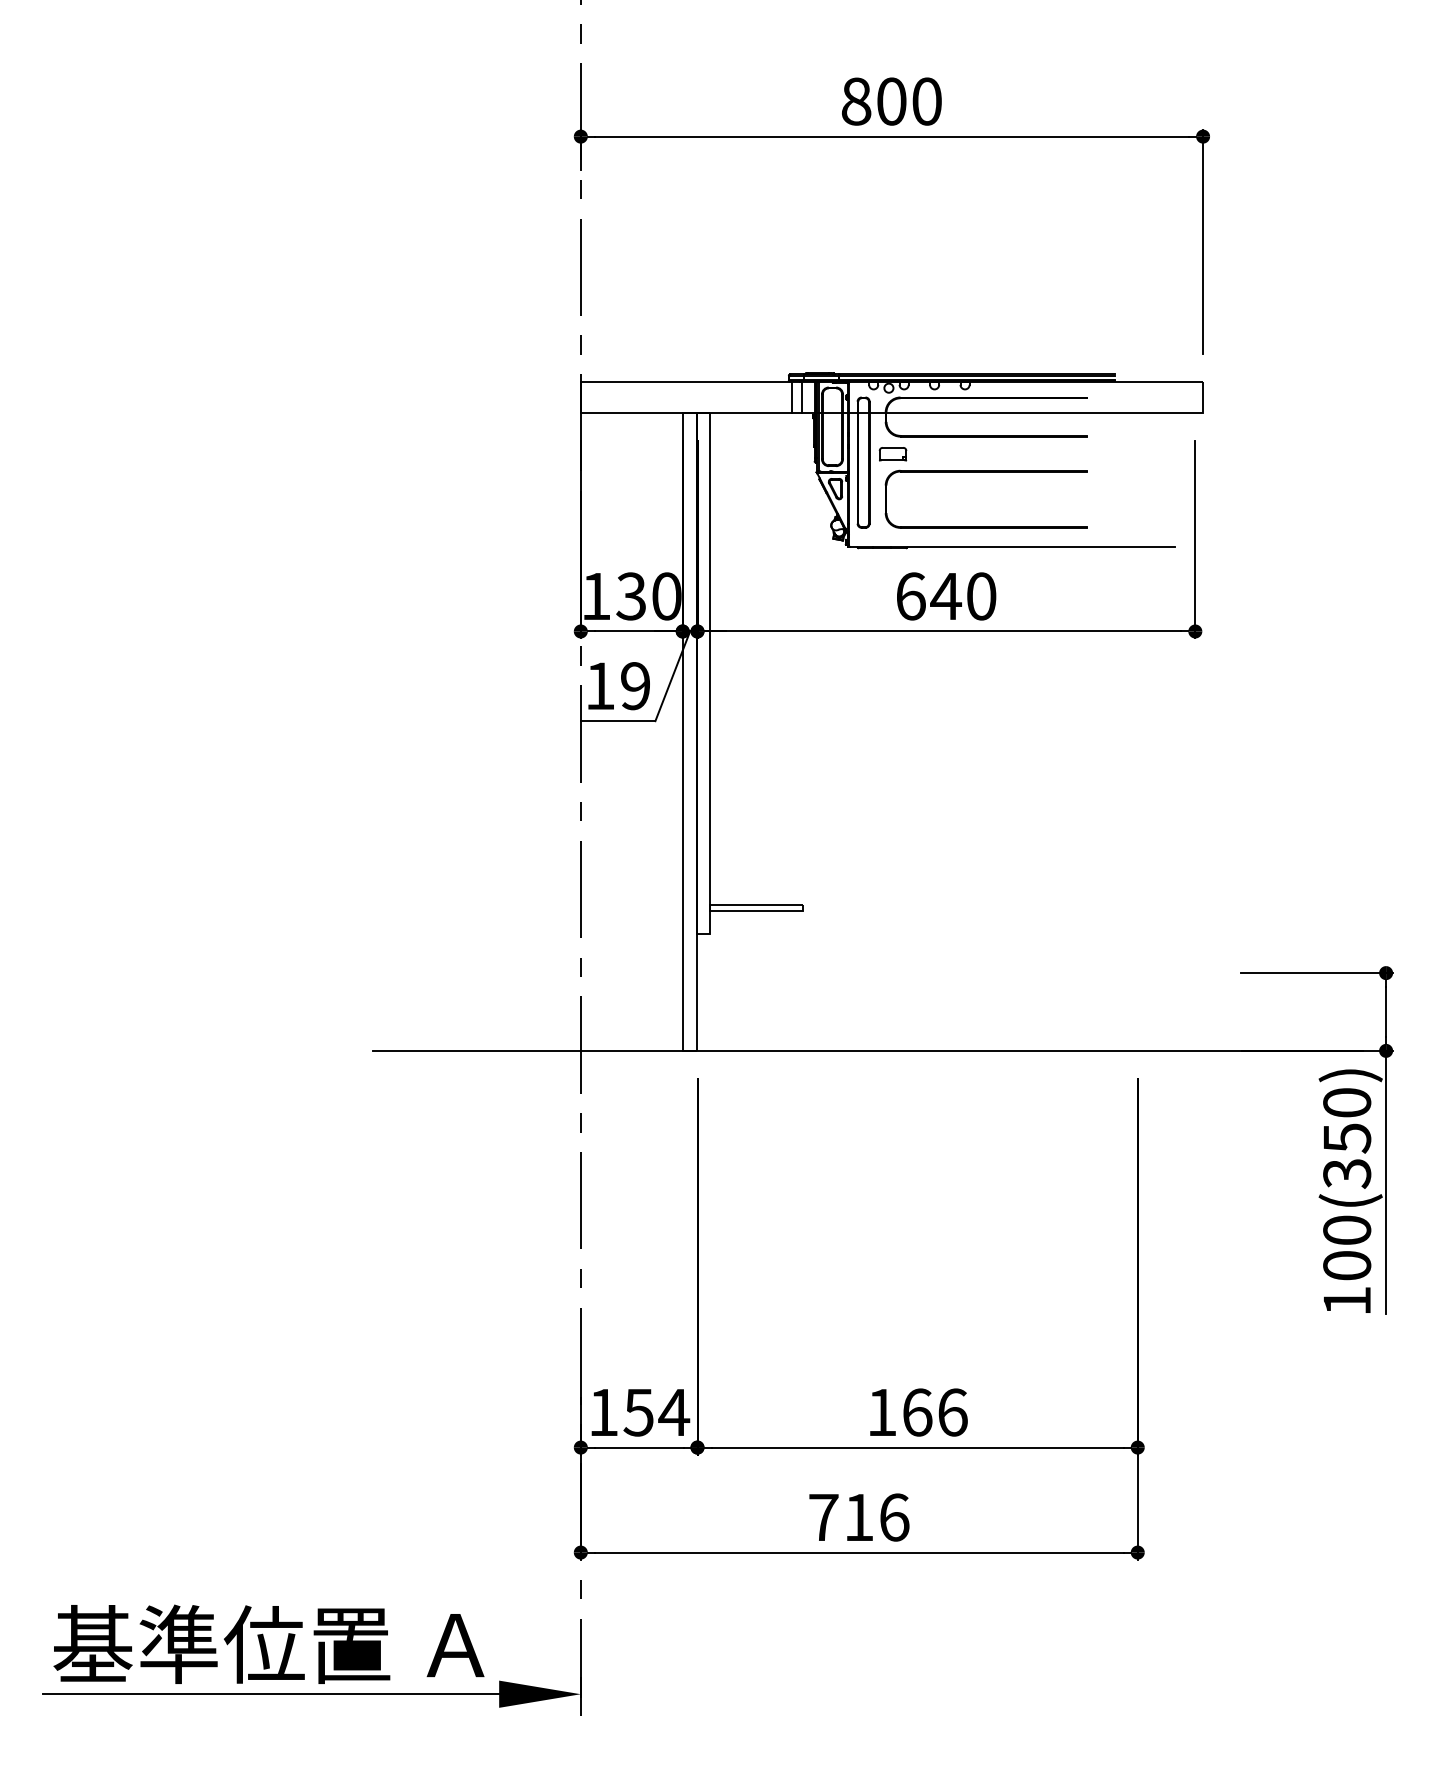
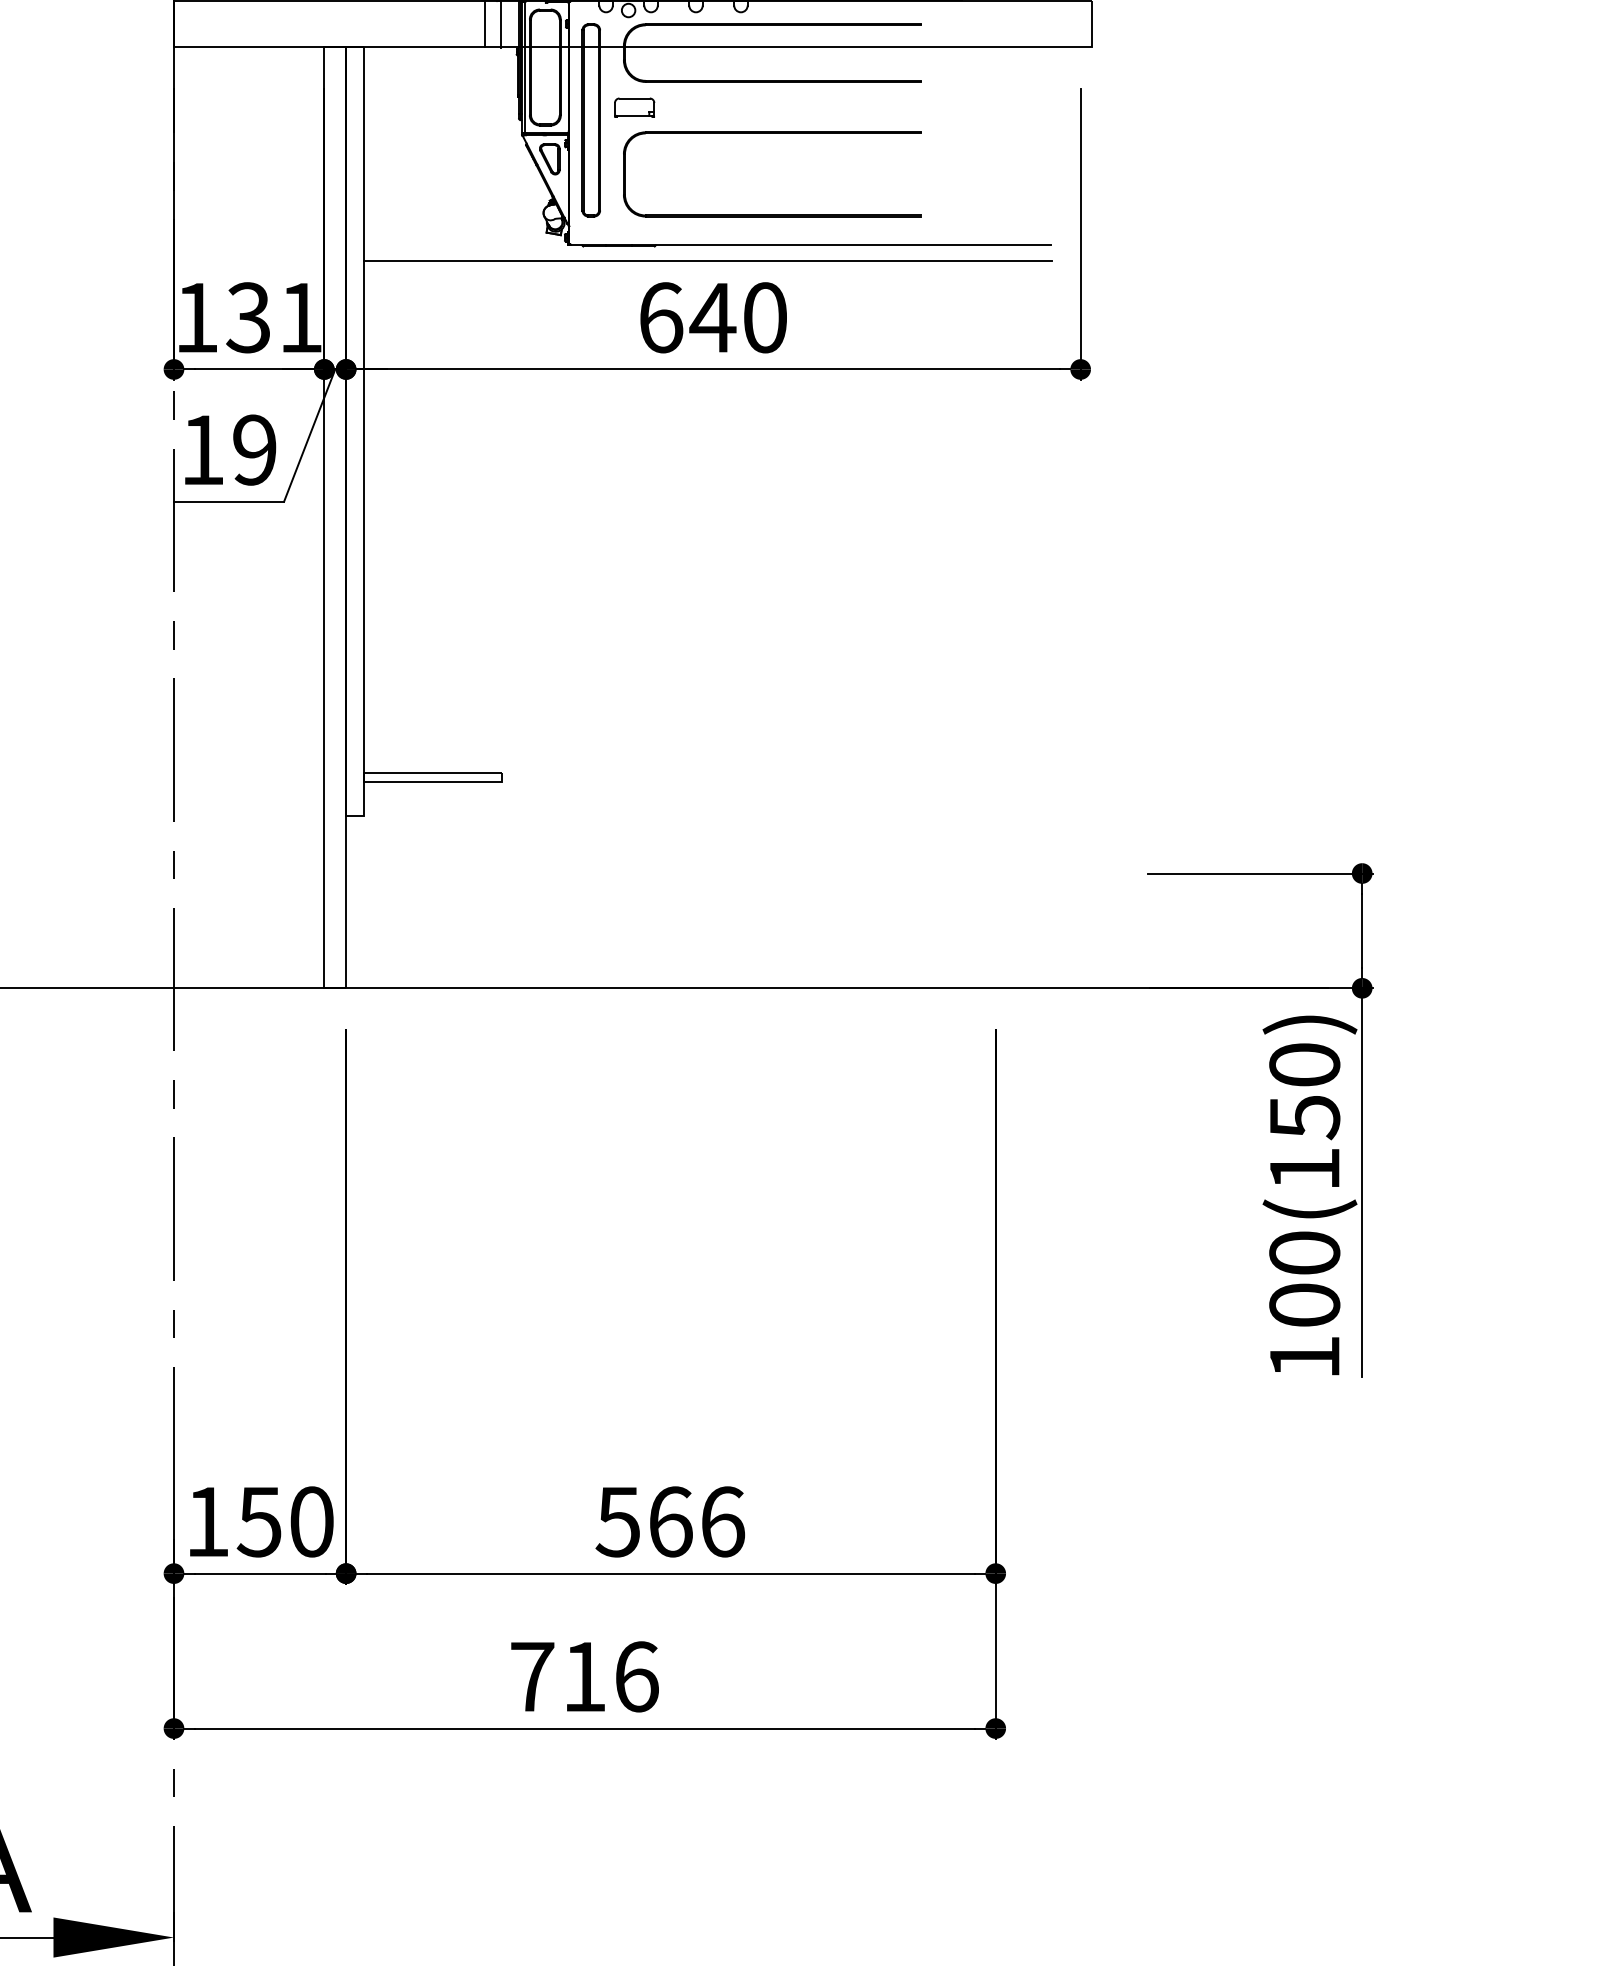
line: (942, 557) -> (707, 260), added
text: (666, 596) -> (300, 317), 130 -> 131
text: (1347, 1173) -> (1305, 1169), 100(350) -> 100(150)
text: (674, 1412) -> (312, 1521), 154 -> 150
text: (881, 1412) -> (617, 1521), 166 -> 566

